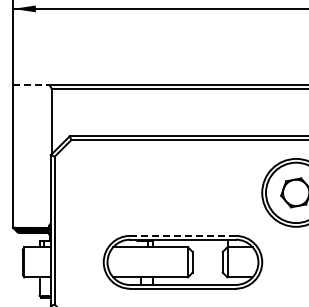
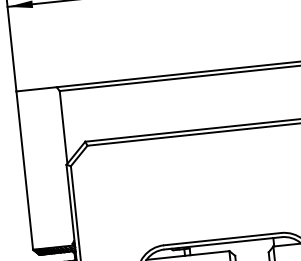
line: (31, 85) -> (36, 89), dashed -> solid
line: (182, 235) -> (222, 238), dashed -> solid

